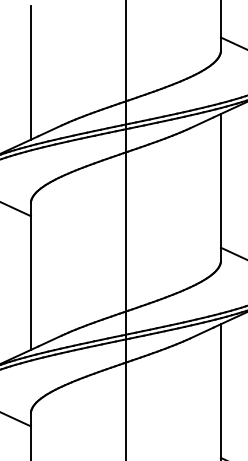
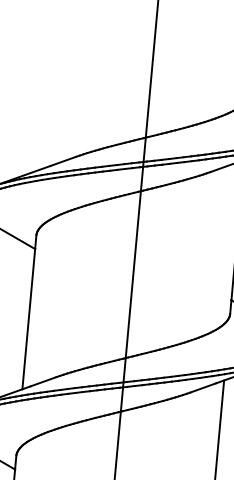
line: (30, 72) -> (48, 98), removed

